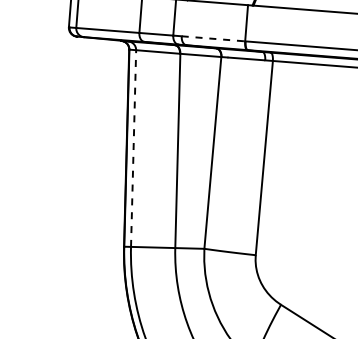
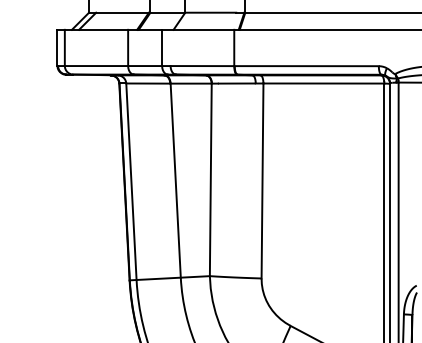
line: (213, 39) -> (202, 66), dashed -> solid
line: (133, 148) -> (131, 181), dashed -> solid

